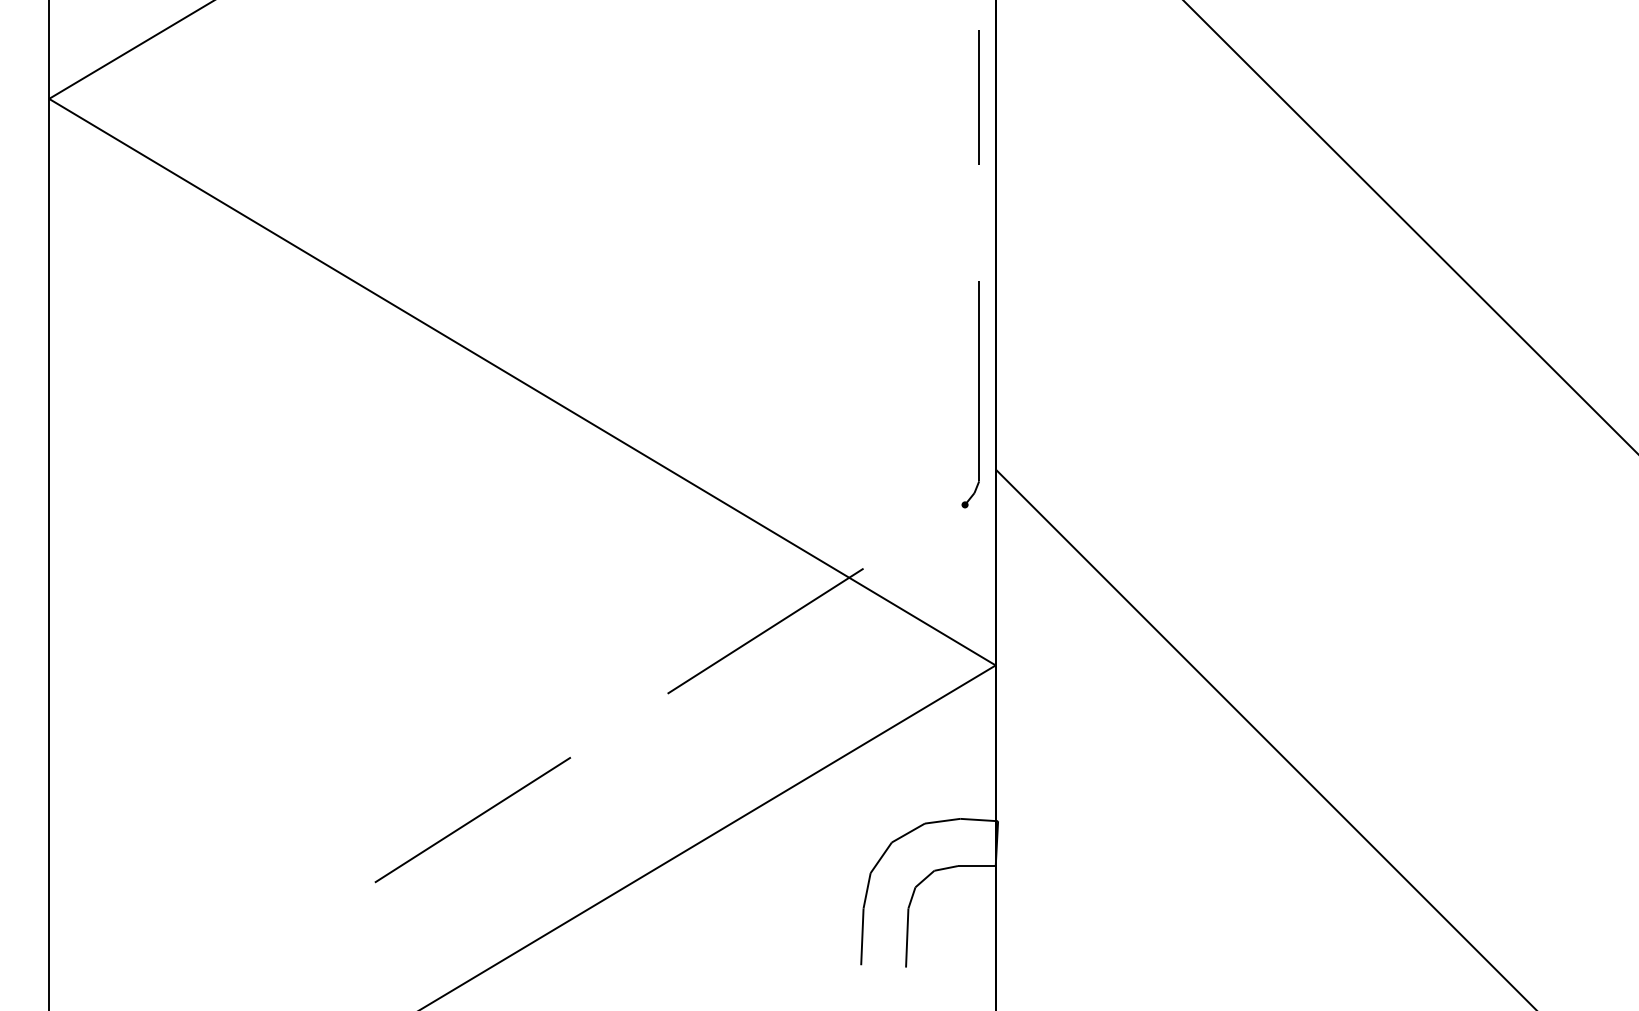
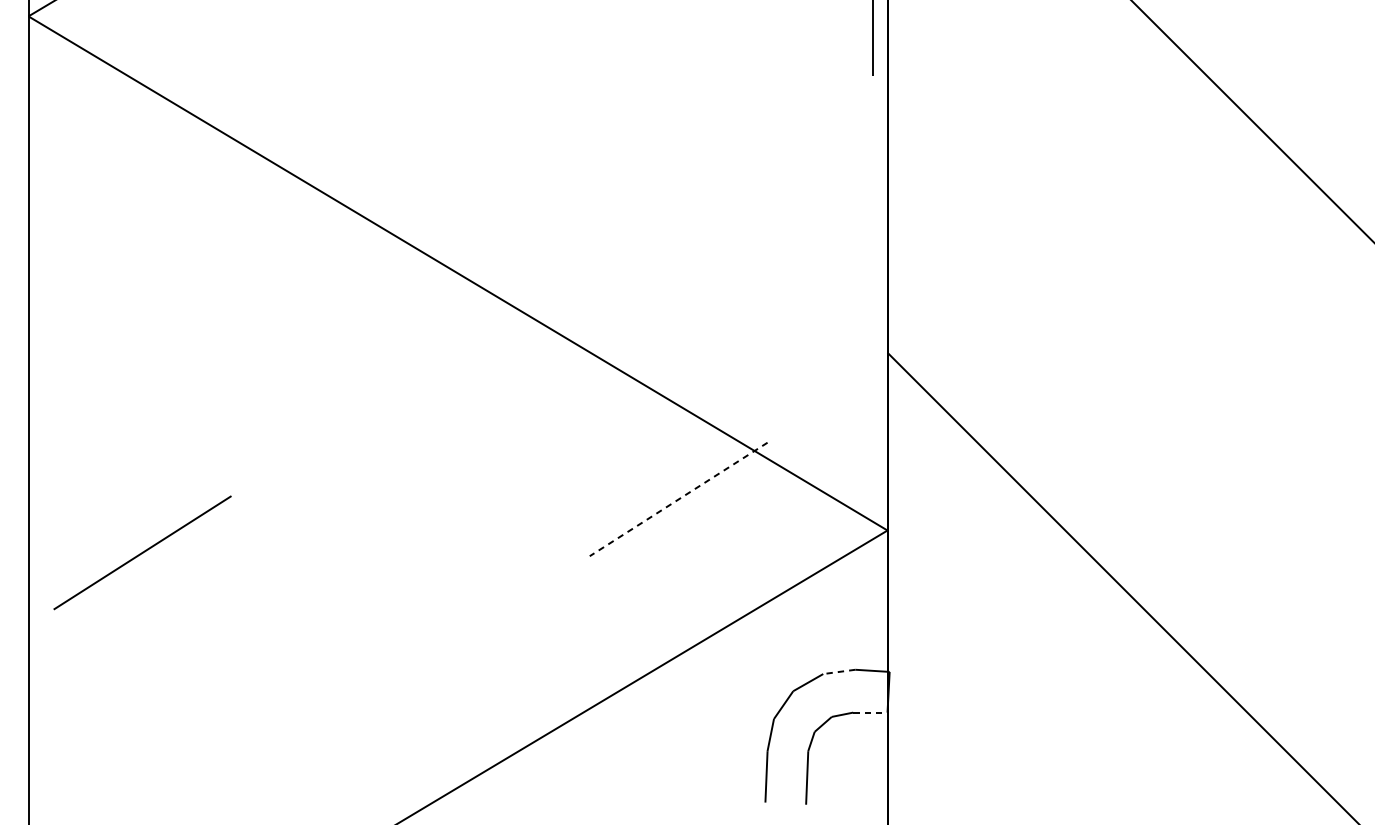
part: (978, 394) -> (871, 284), removed
line: (765, 631) -> (678, 499), solid -> dashed
line: (472, 820) -> (142, 553), moved
line: (942, 821) -> (839, 672), solid -> dashed
line: (976, 866) -> (870, 713), solid -> dashed

